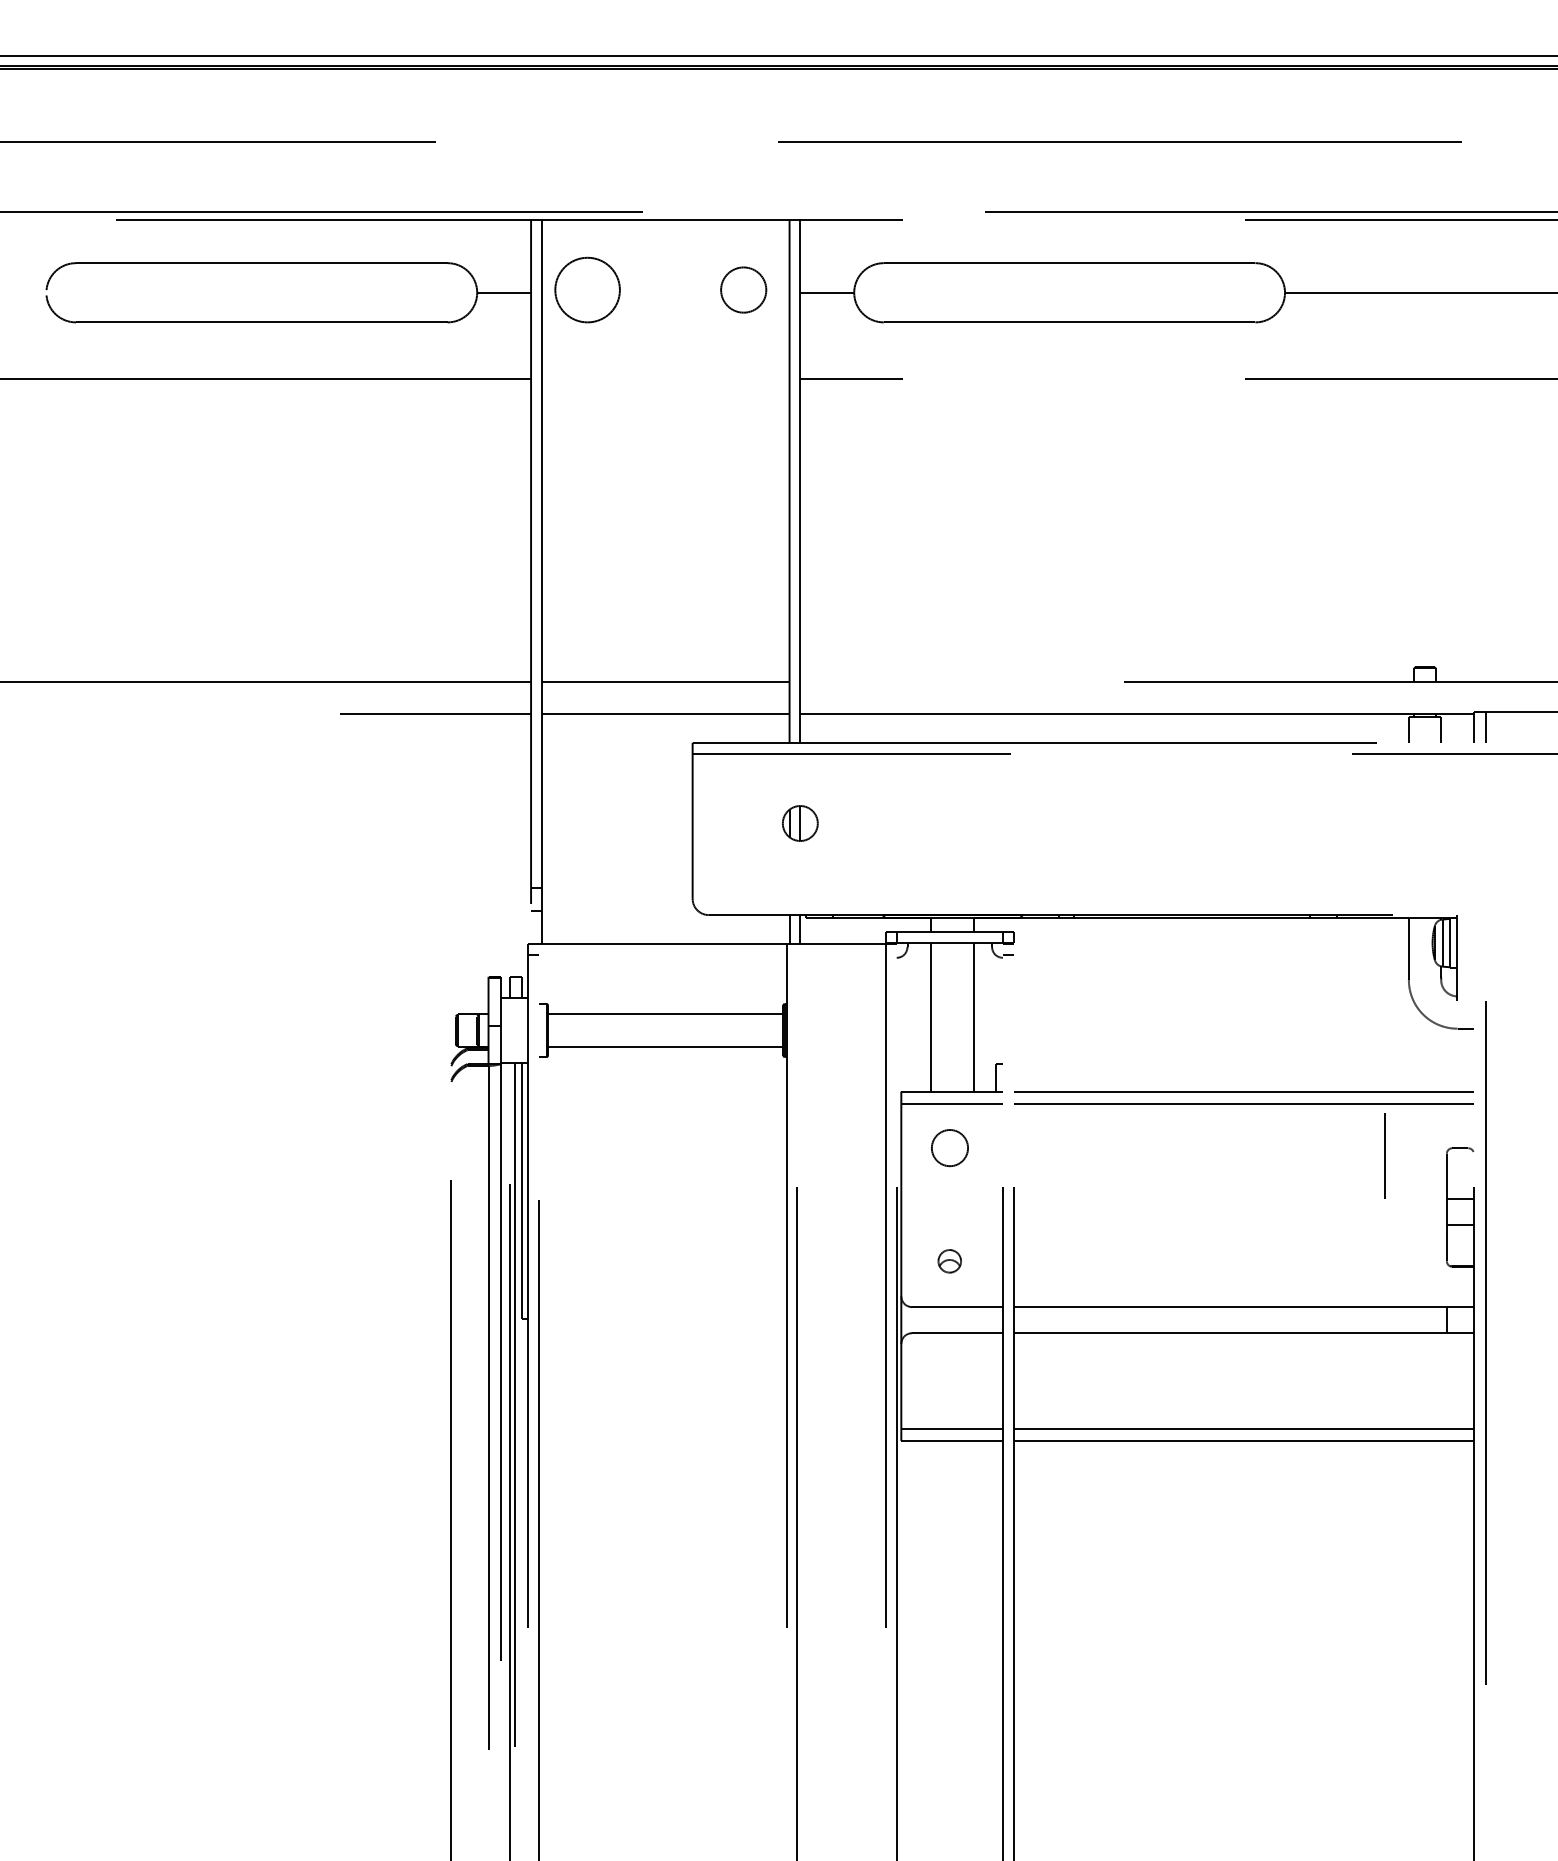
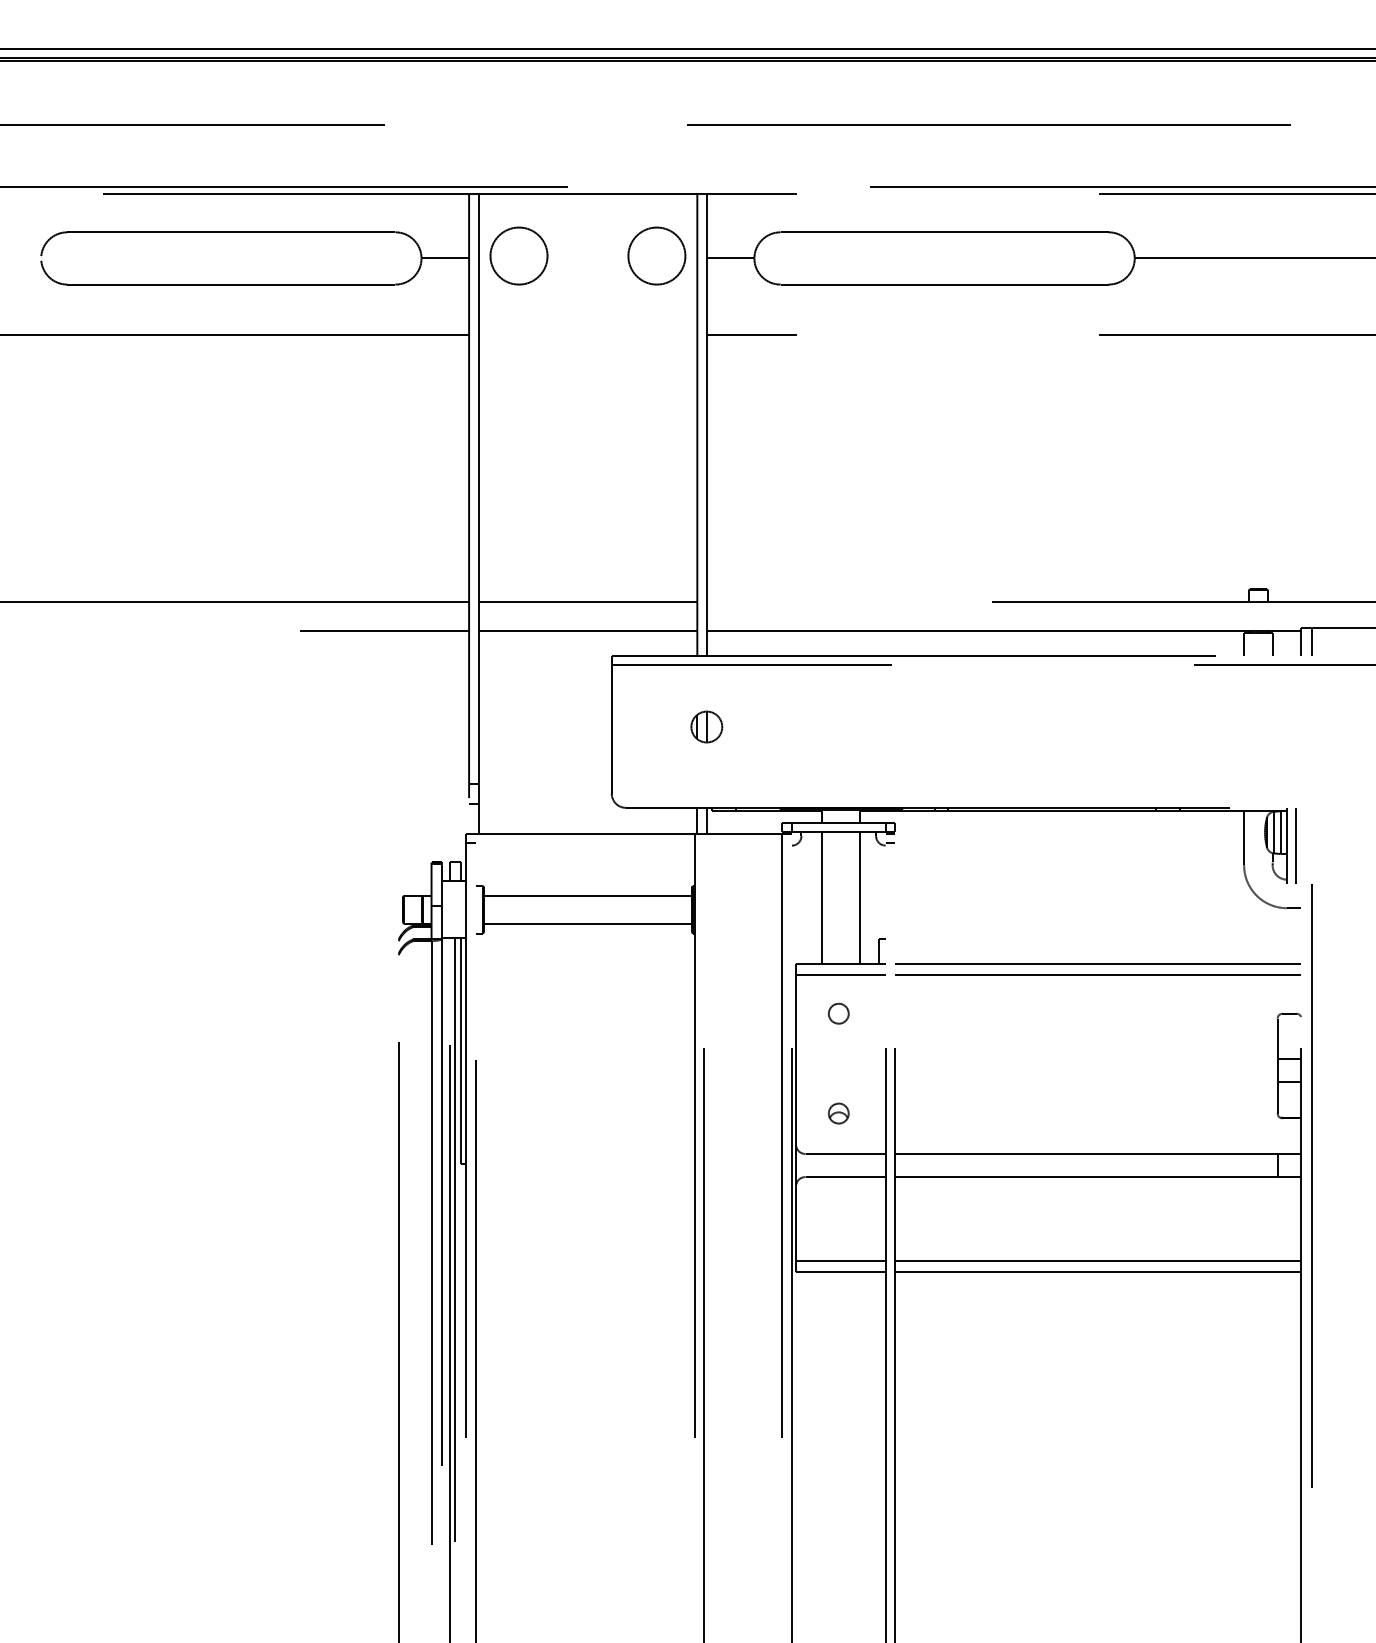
circle: (743, 289) -> (656, 255), size x1.43
circle: (949, 1148) -> (838, 1013), size x0.62
line: (1384, 1155) -> (1295, 845), moved

